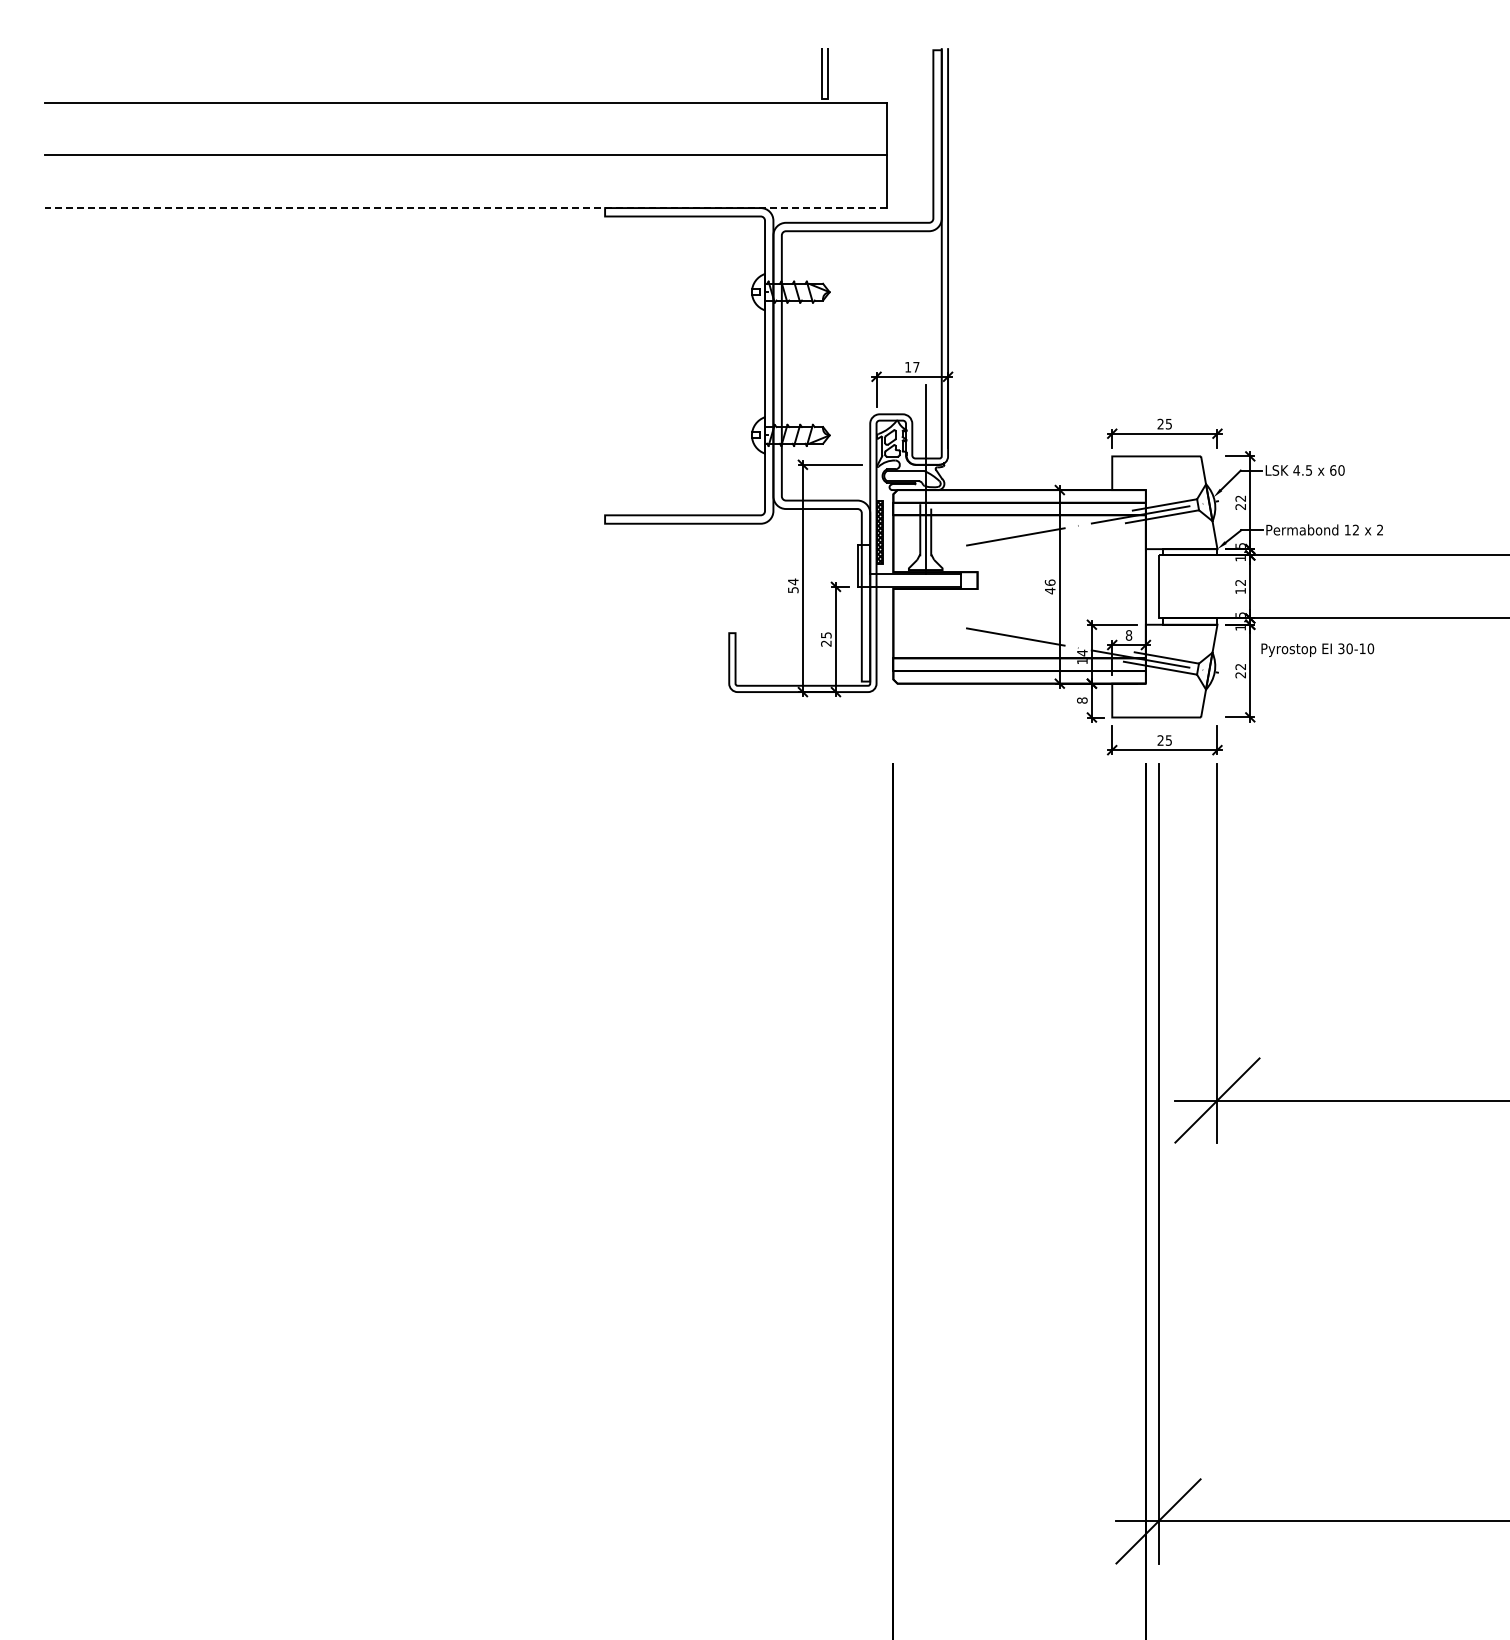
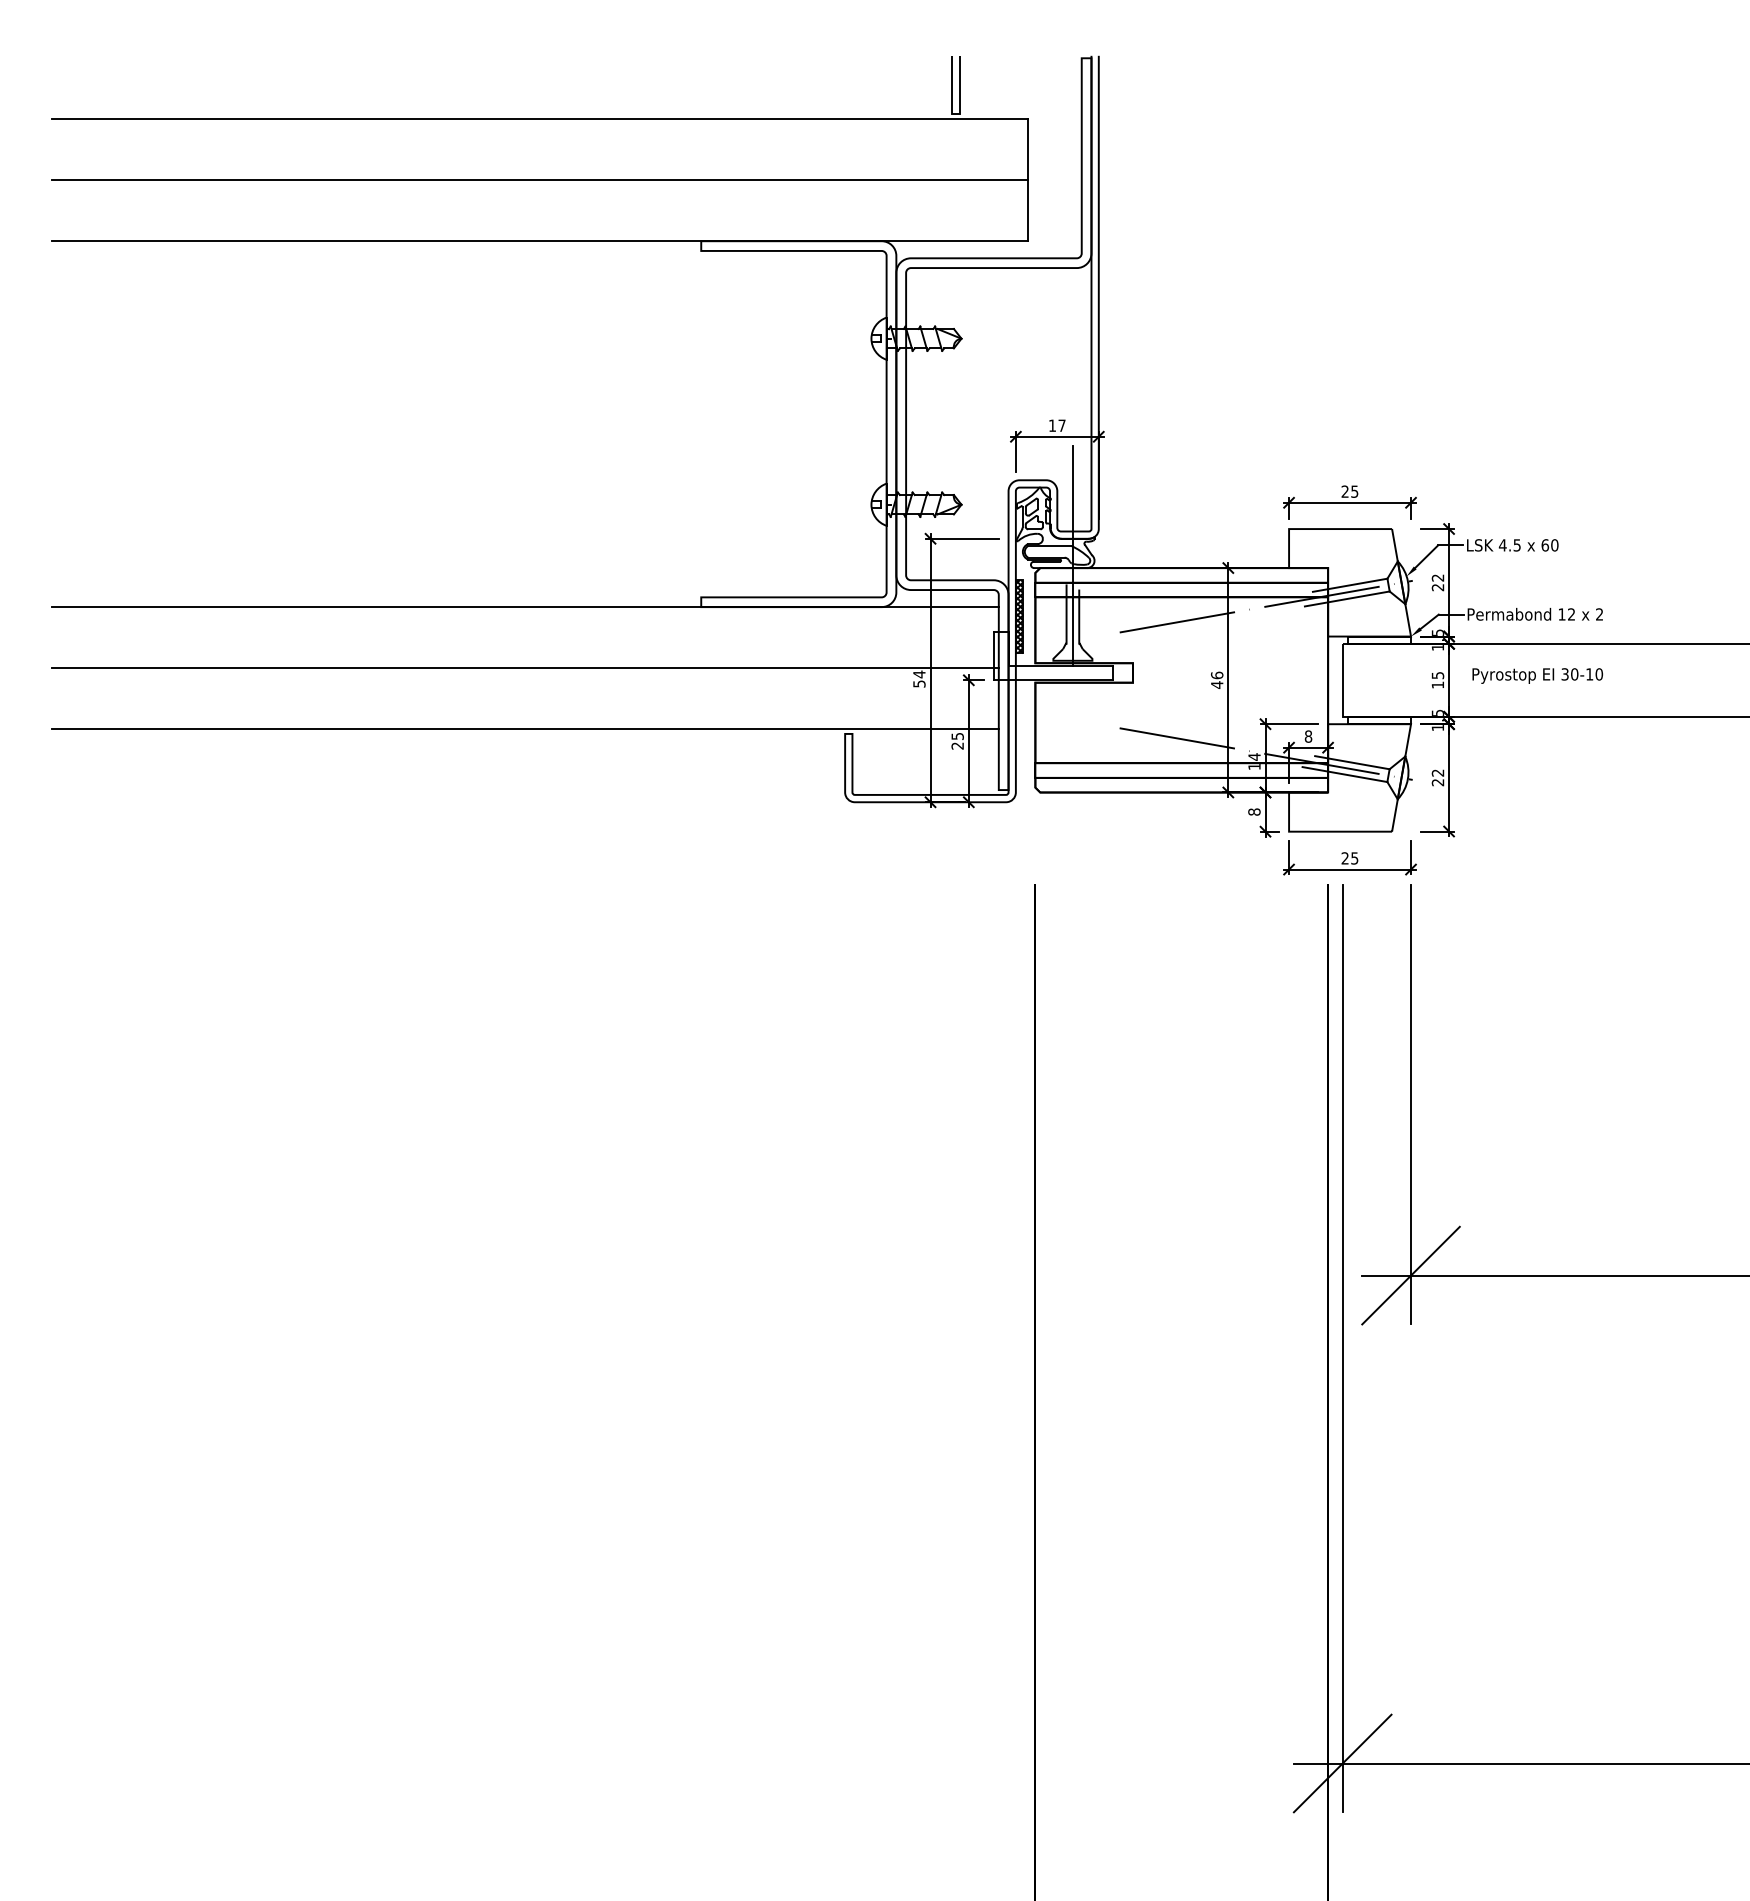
line: (466, 208) -> (540, 241), dashed -> solid
line: (453, 523) -> (525, 606), added
line: (453, 576) -> (525, 668), added
text: (1240, 582) -> (1437, 675), 12 -> 15
line: (453, 628) -> (525, 728), added
text: (1317, 649) -> (1537, 675), moved

